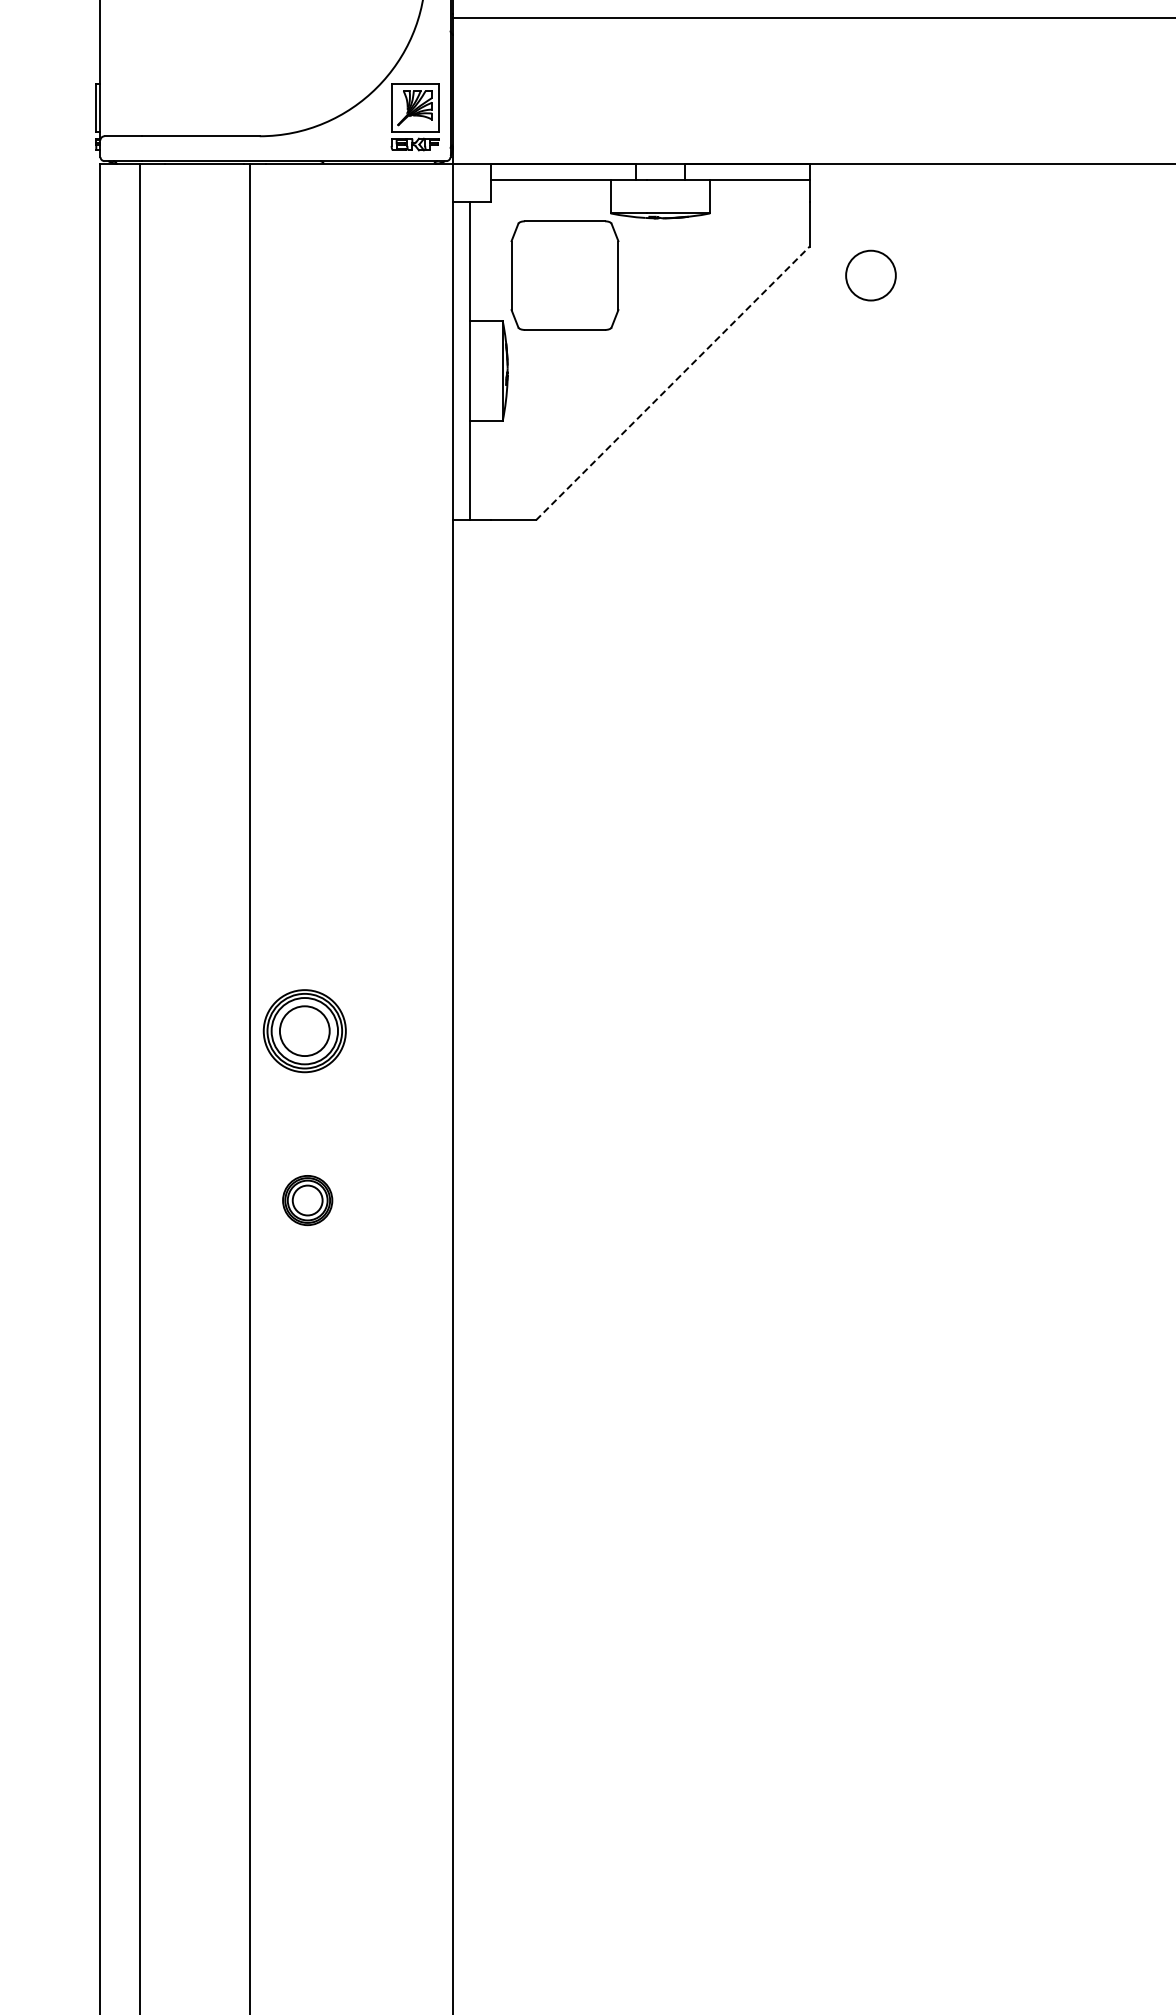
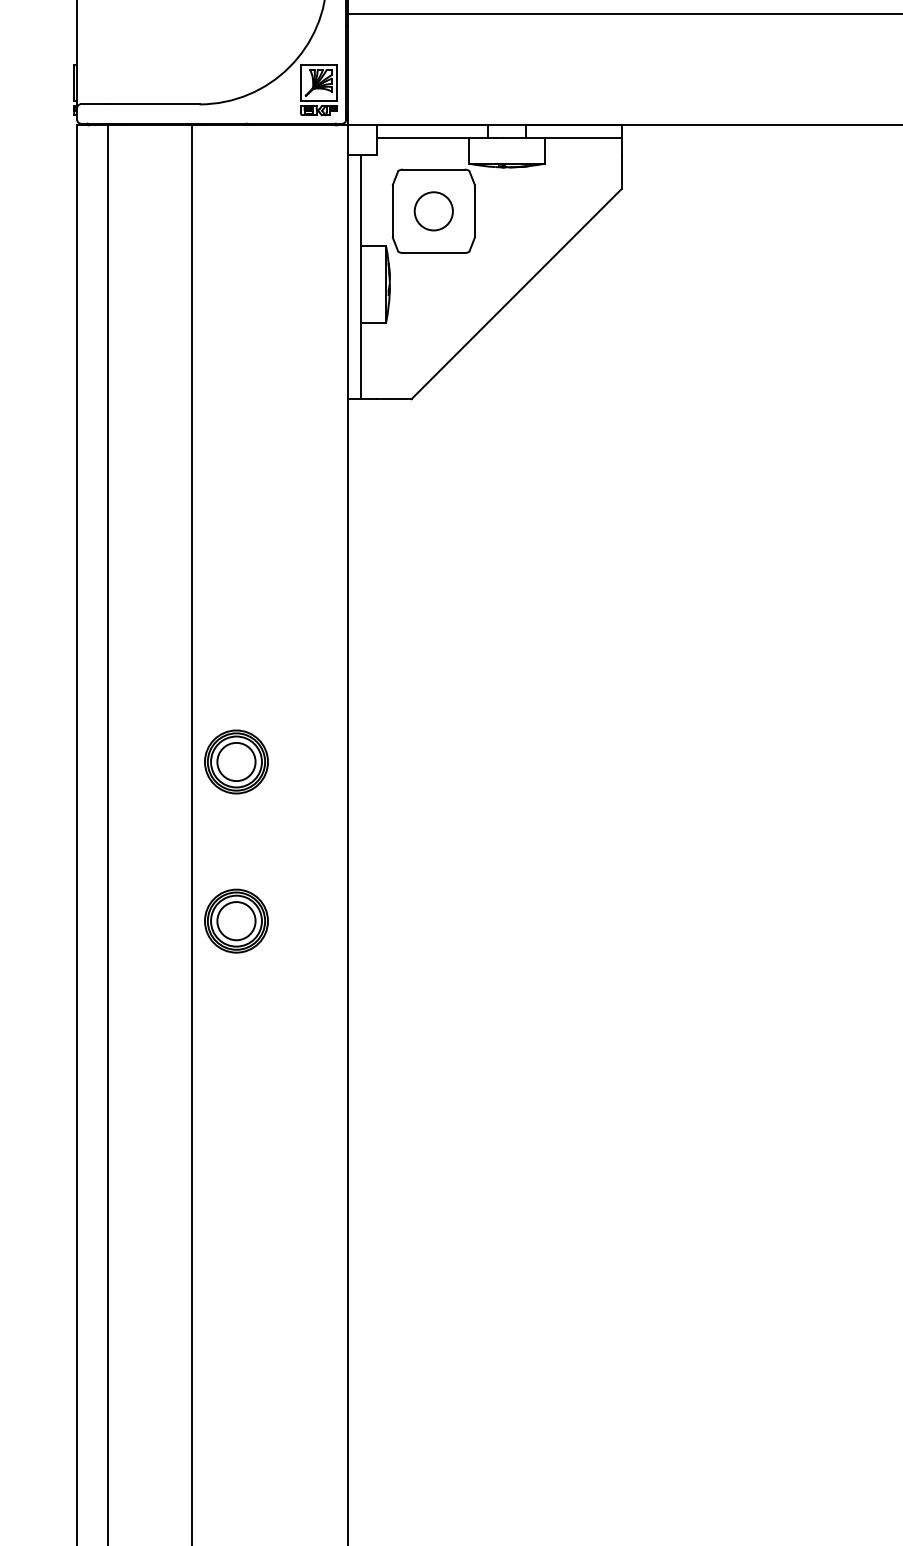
circle: (870, 275) -> (433, 211), moved
line: (672, 383) -> (516, 294), dashed -> solid
part: (304, 1031) -> (236, 762), moved
part: (307, 1200) -> (236, 921), size x1.67

